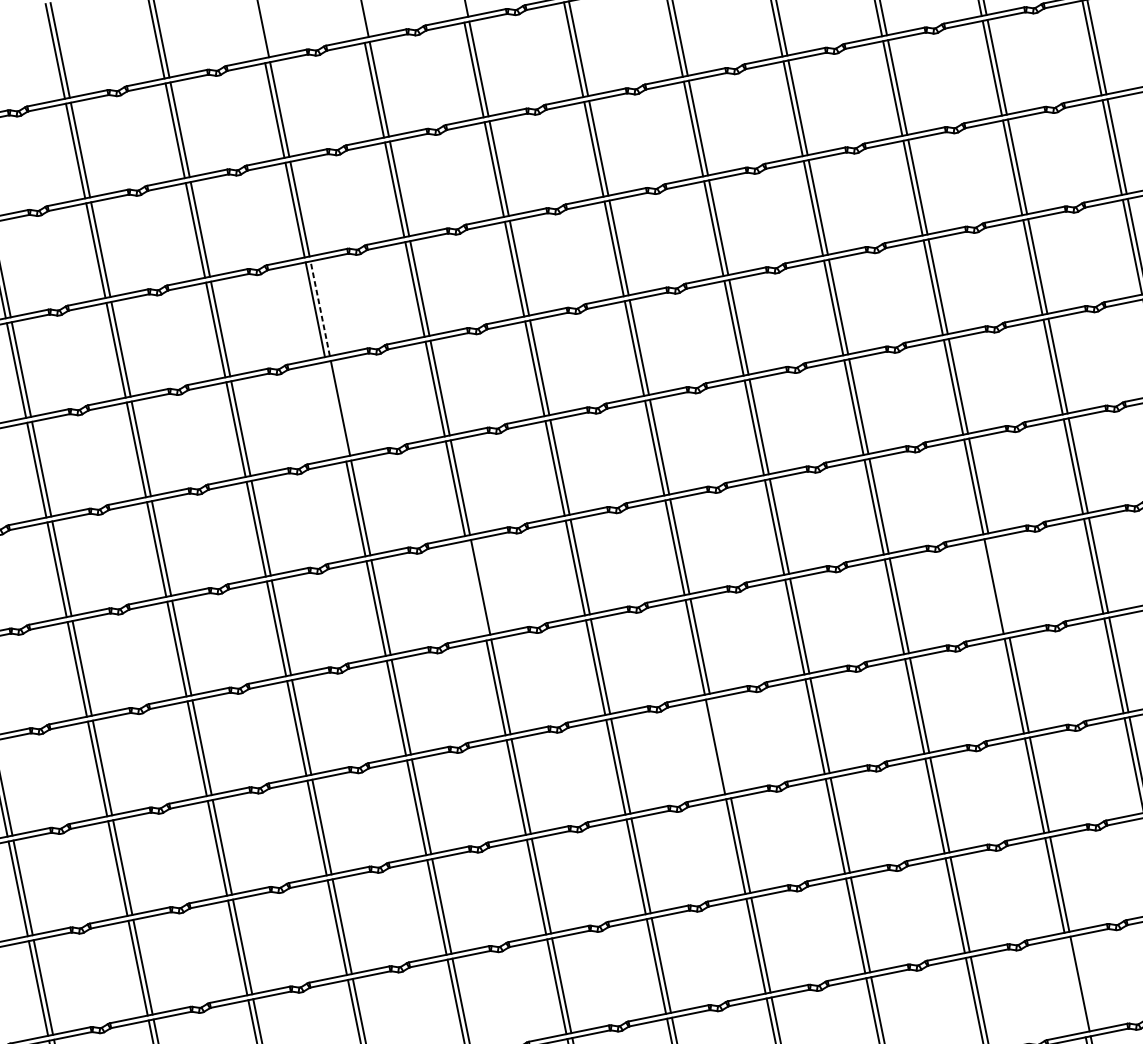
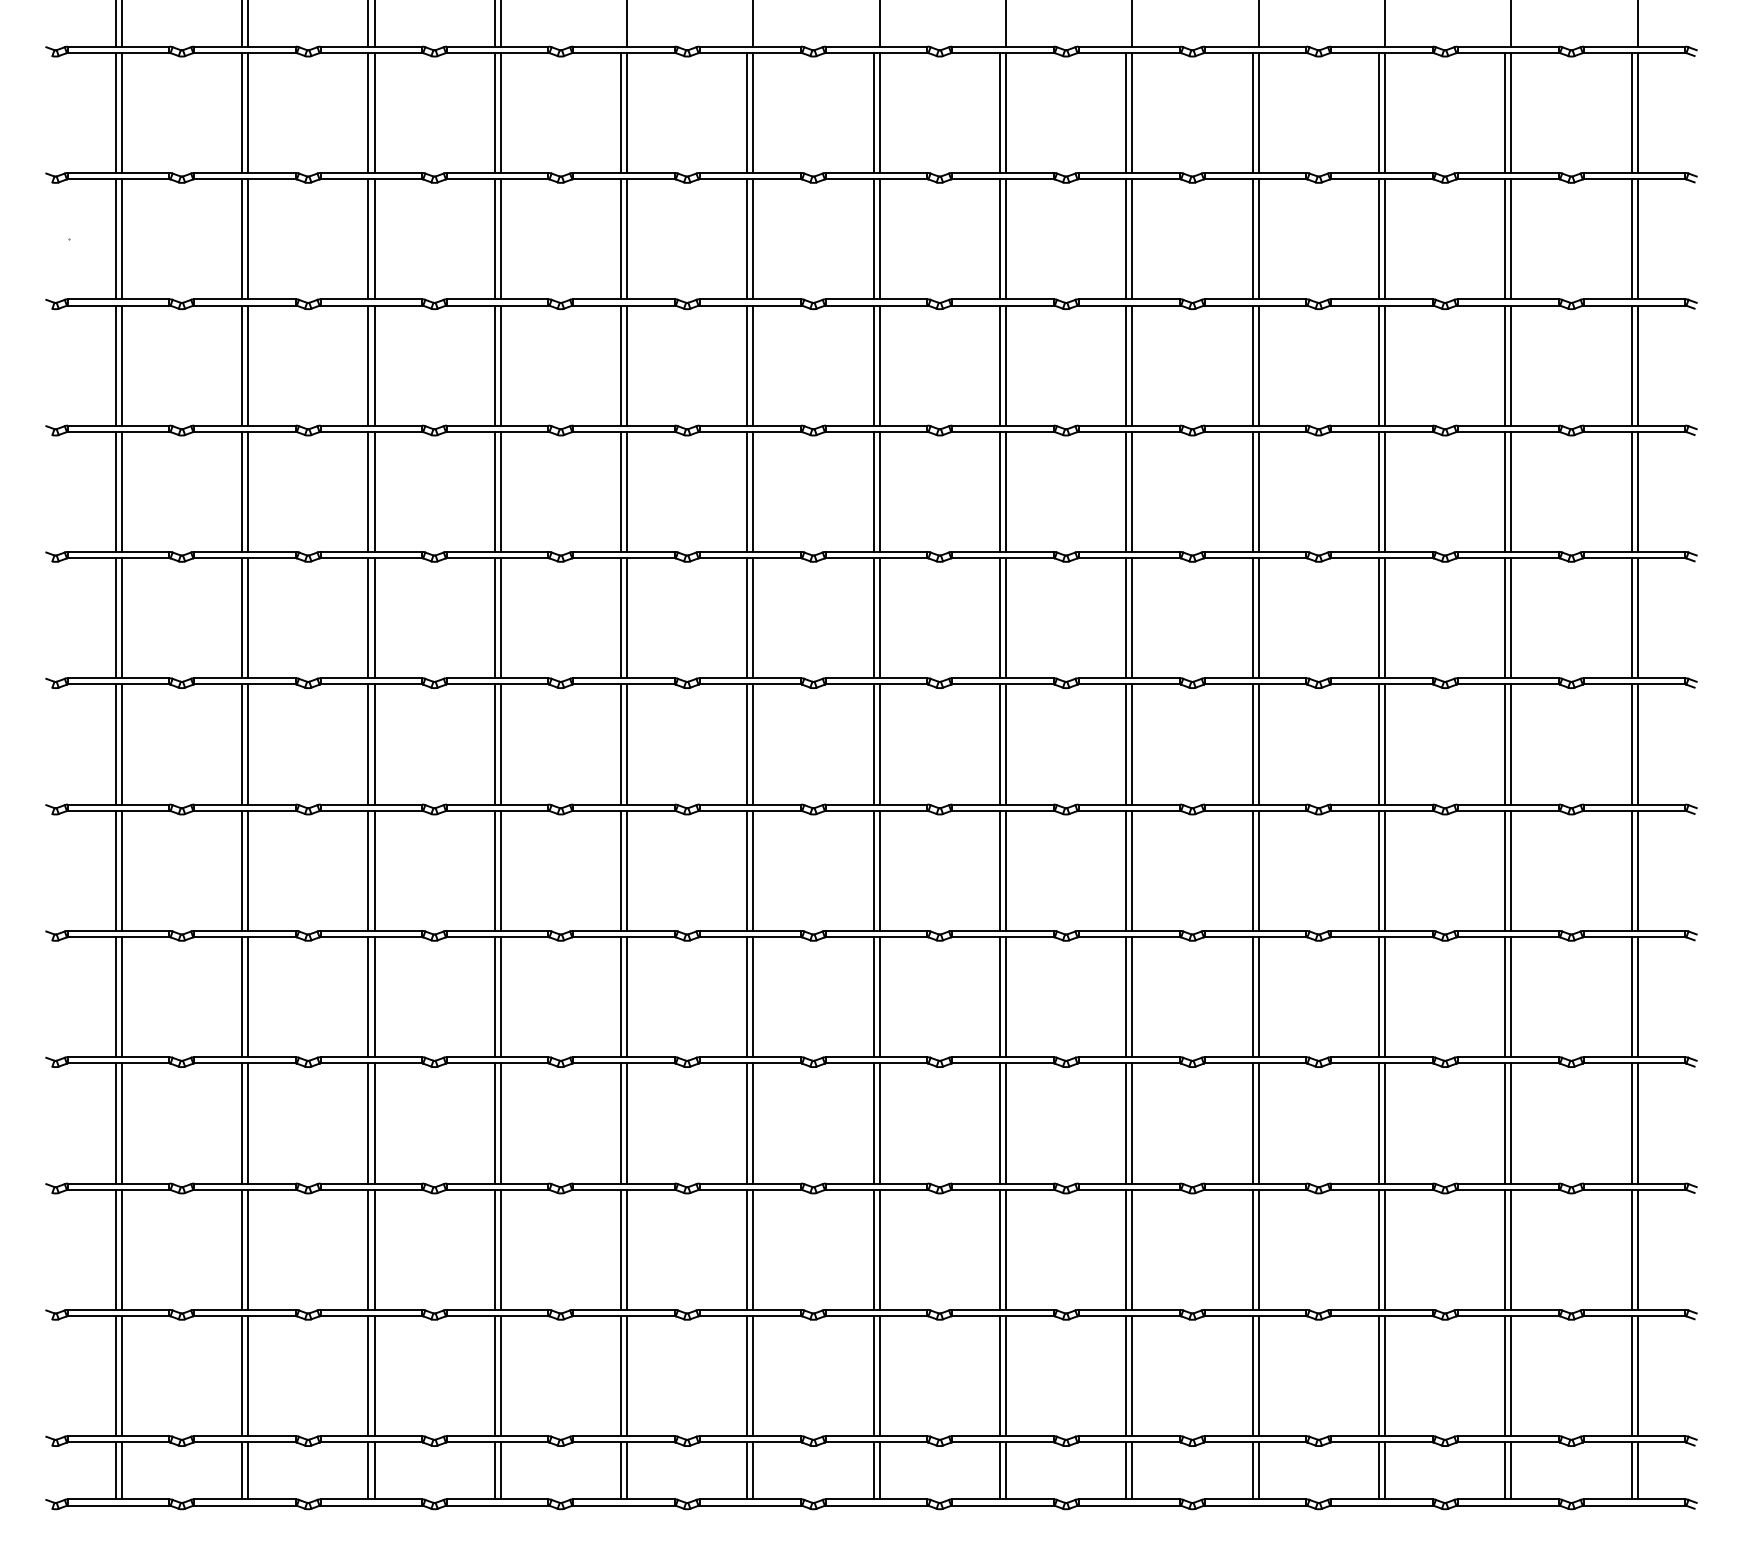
line: (320, 308) -> (627, 365), dashed -> solid
line: (335, 409) -> (620, 491), added
line: (999, 585) -> (1385, 870), added
line: (475, 588) -> (747, 744), added
line: (720, 746) -> (1006, 997), added
line: (1074, 985) -> (1378, 1376), added

